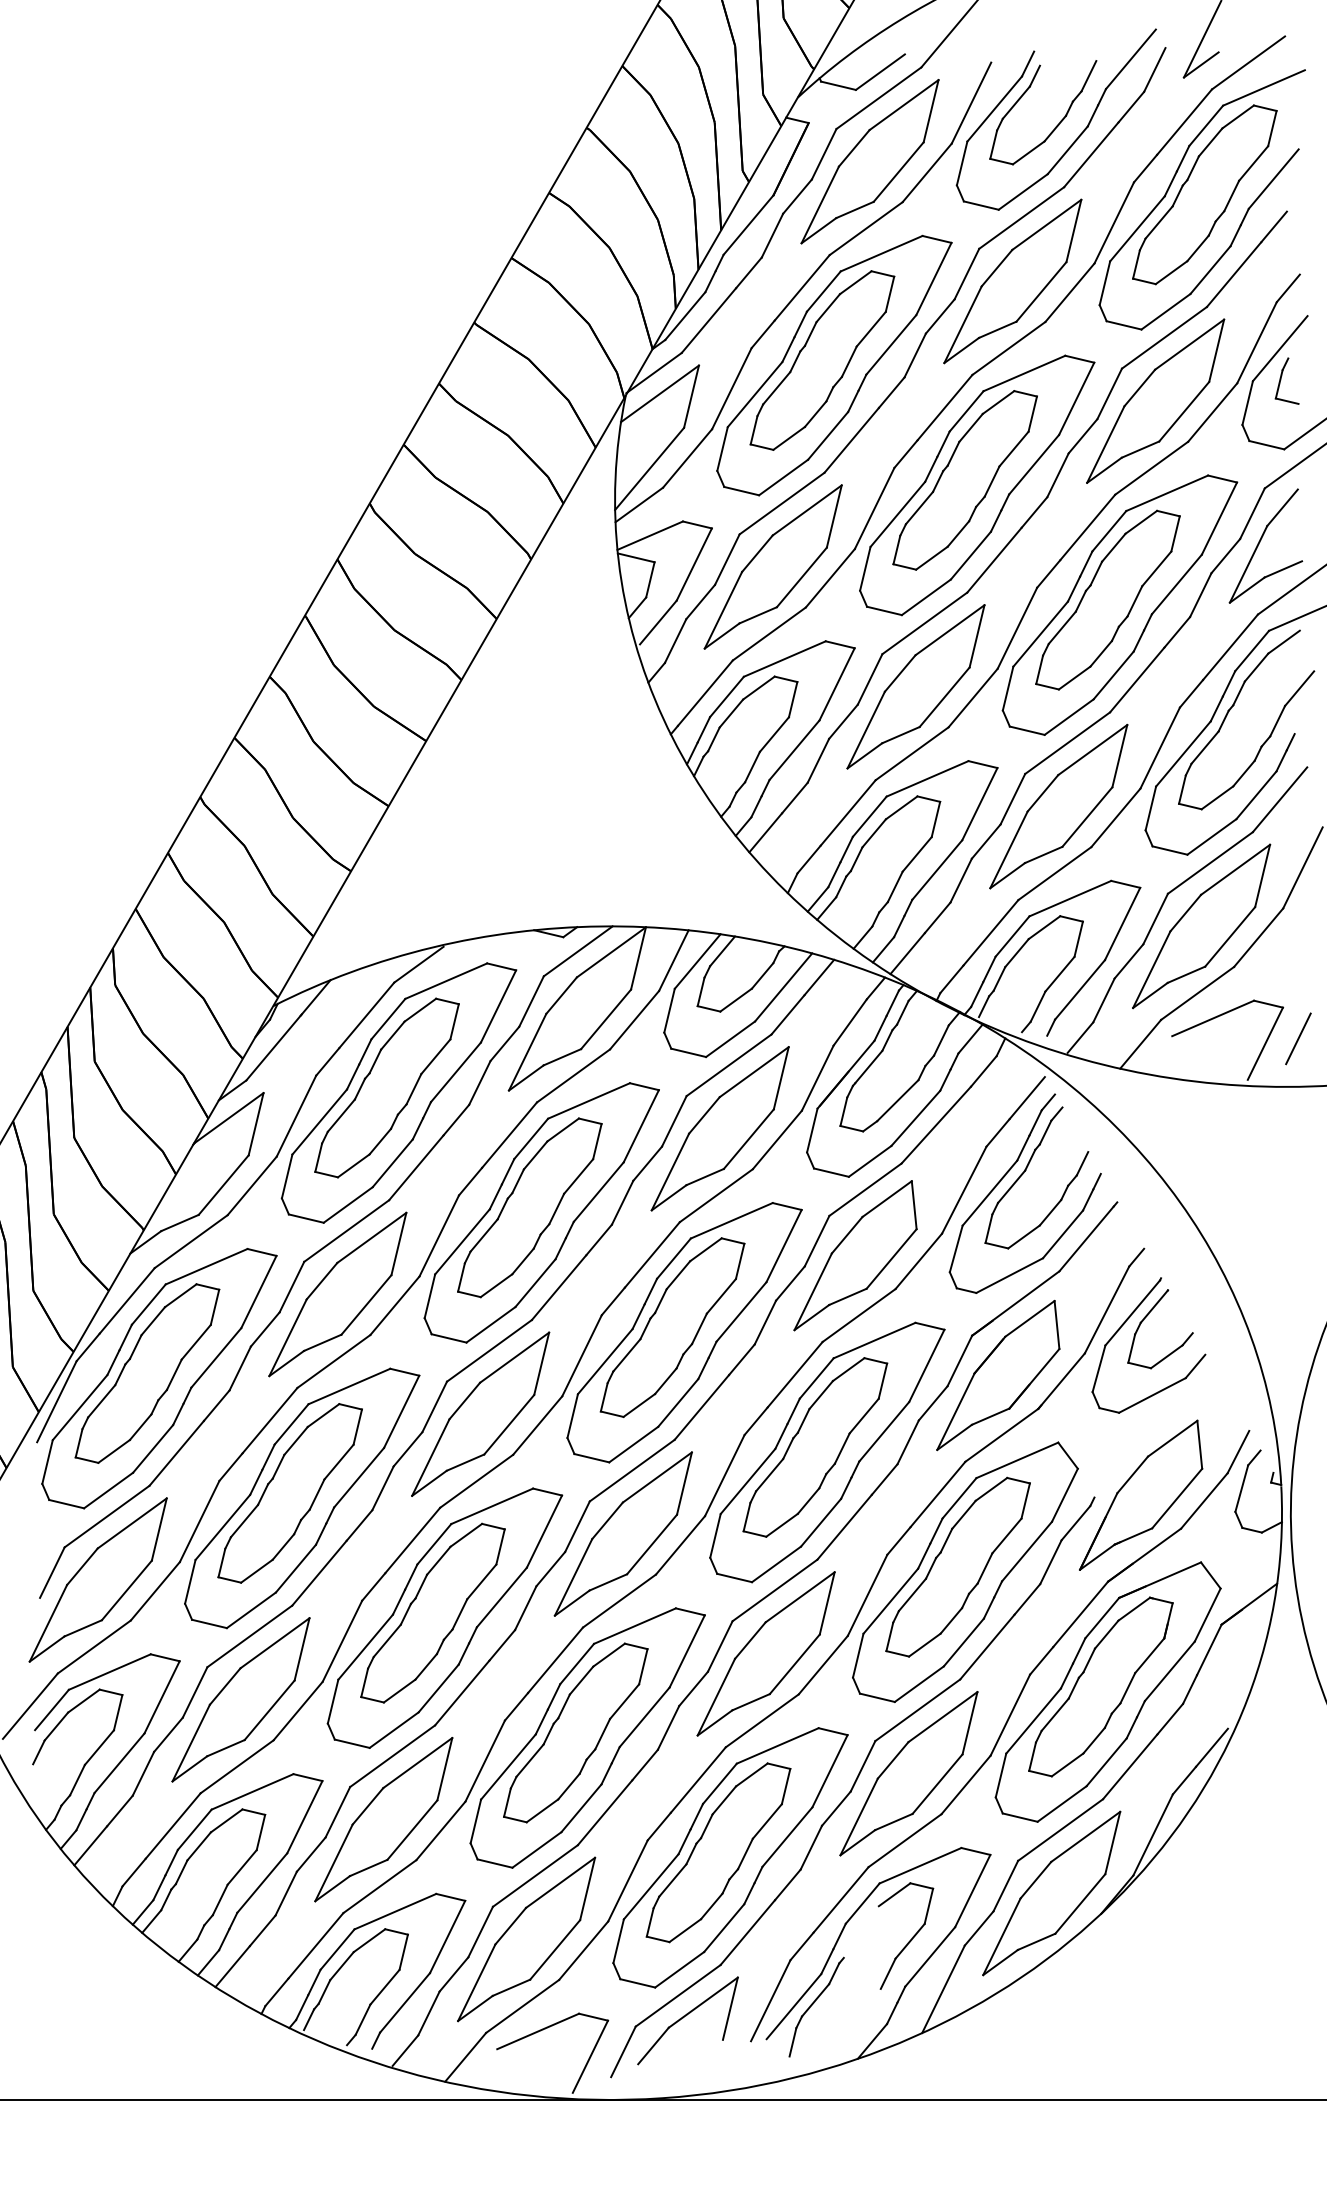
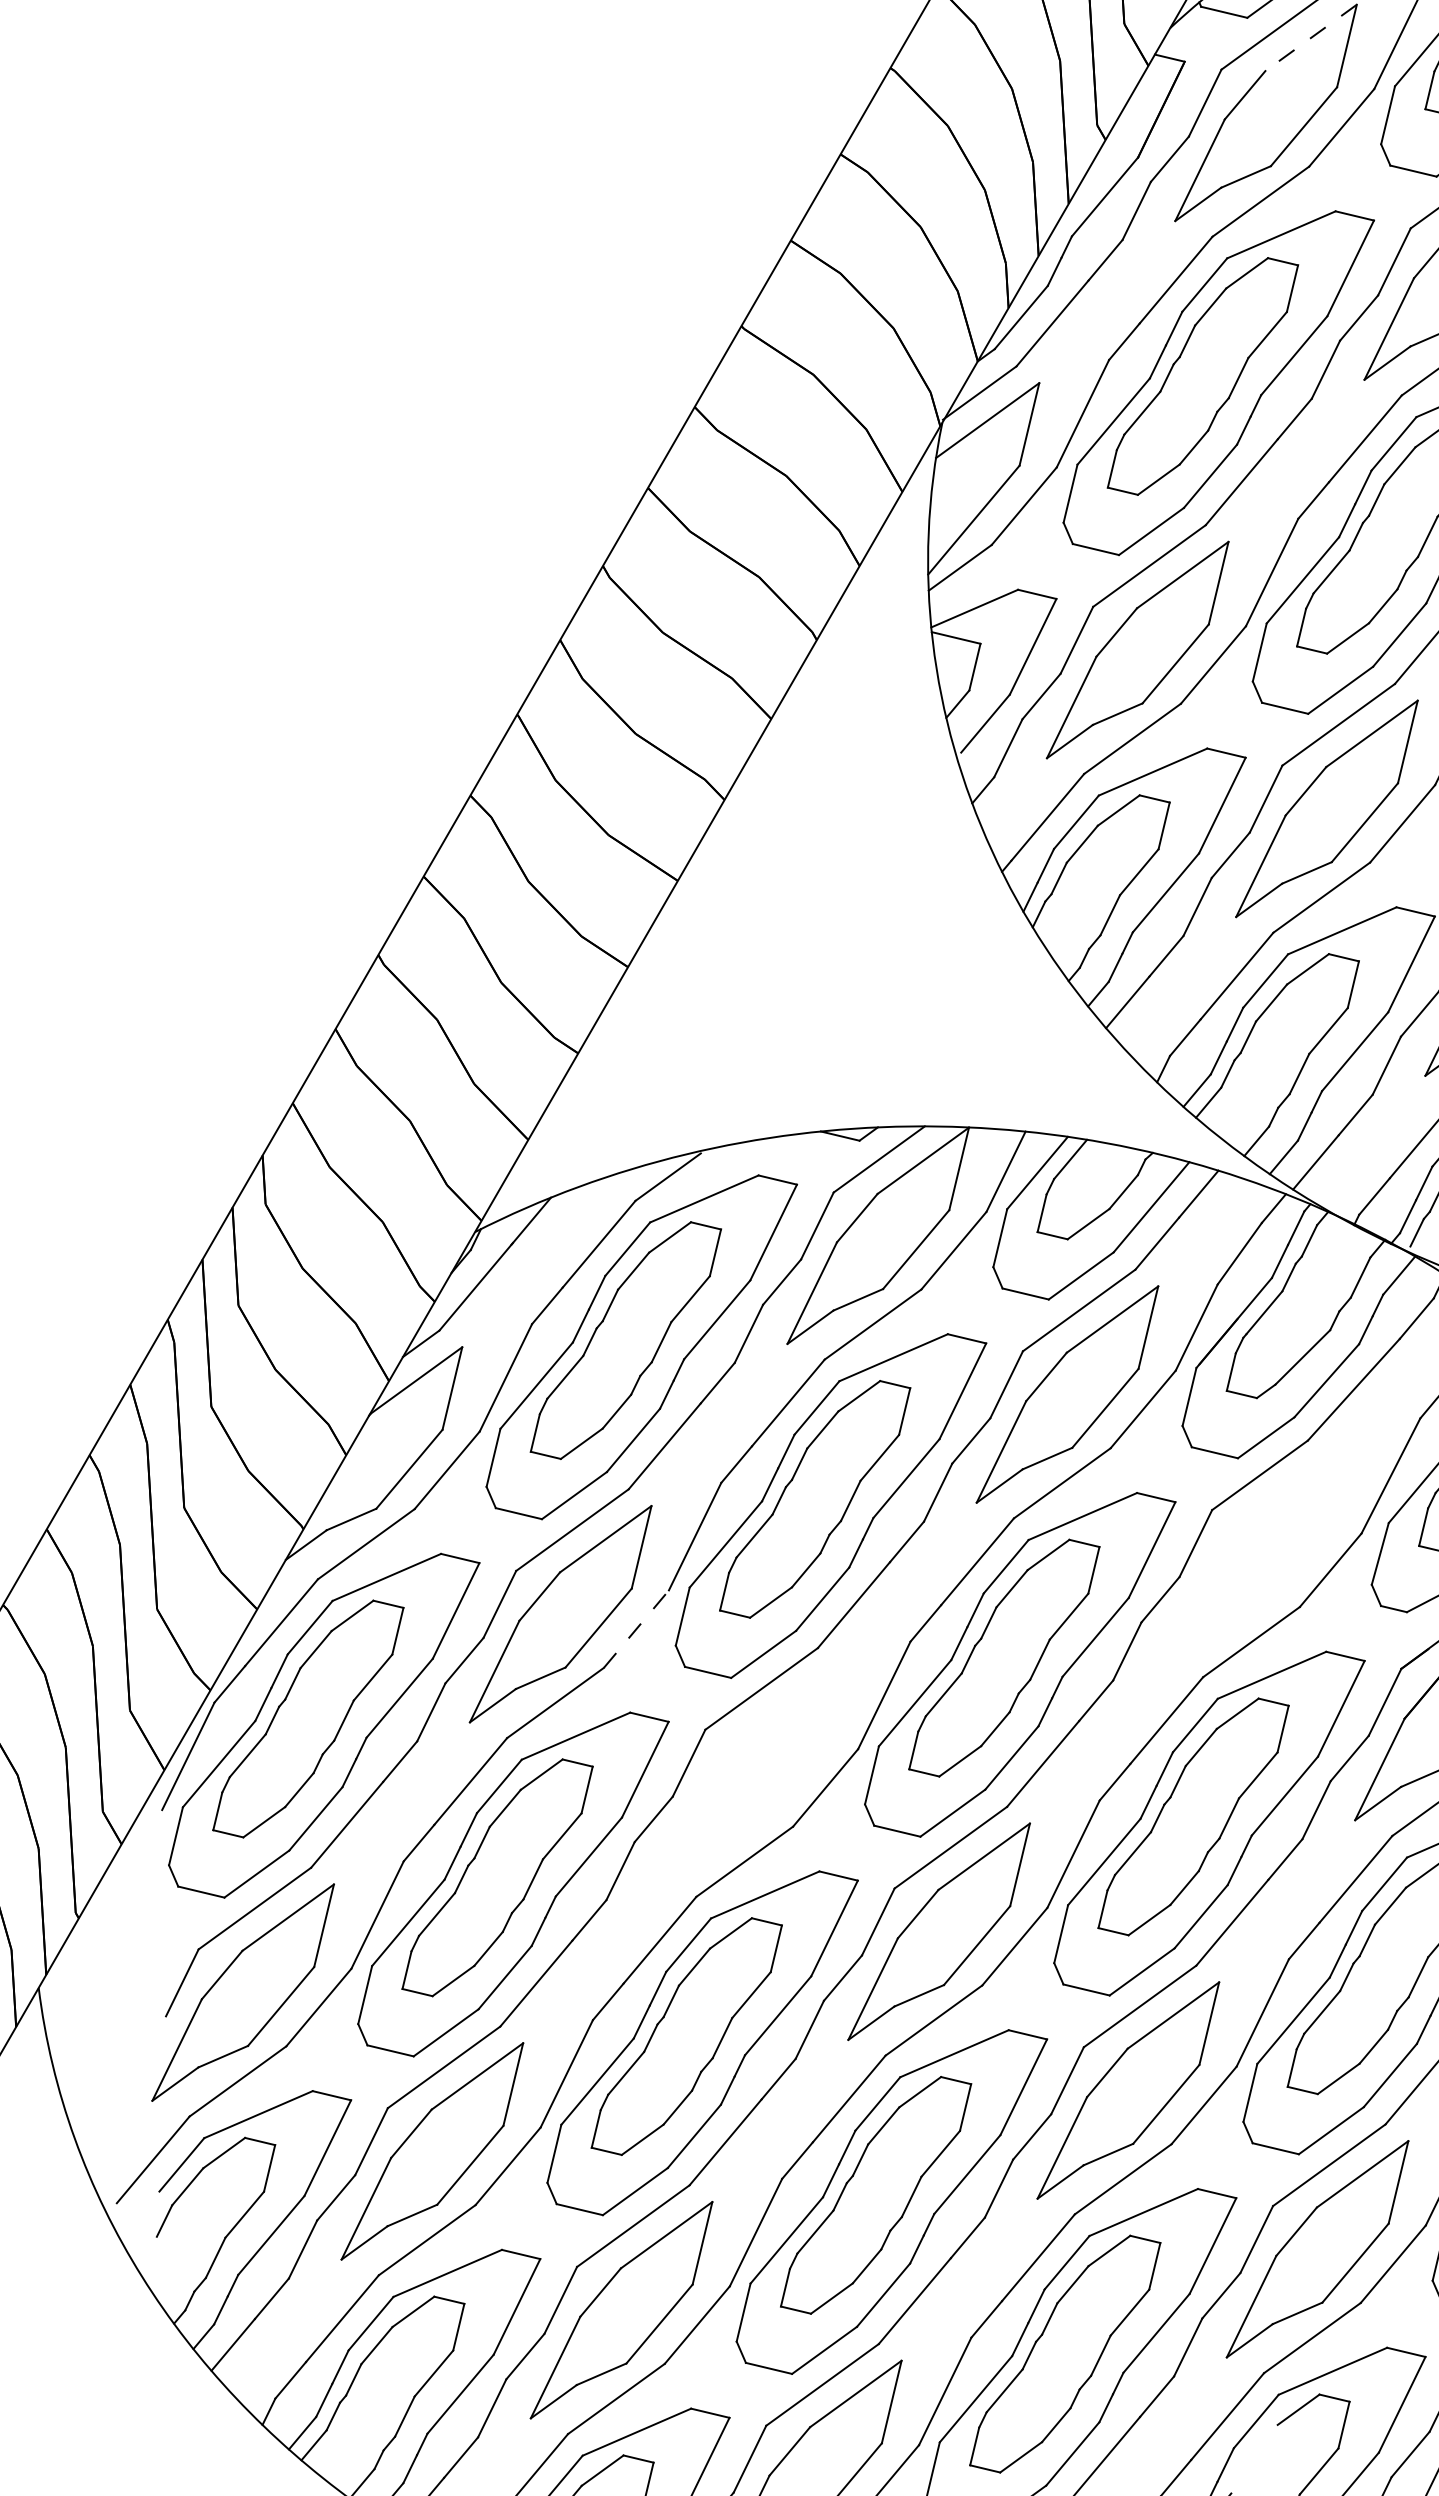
line: (904, 105) -> (1311, 38), solid -> dashed
part: (855, 1255) -> (1246, 1562), removed
line: (395, 1305) -> (637, 1628), solid -> dashed
part: (480, 1413) -> (749, 1771), removed

